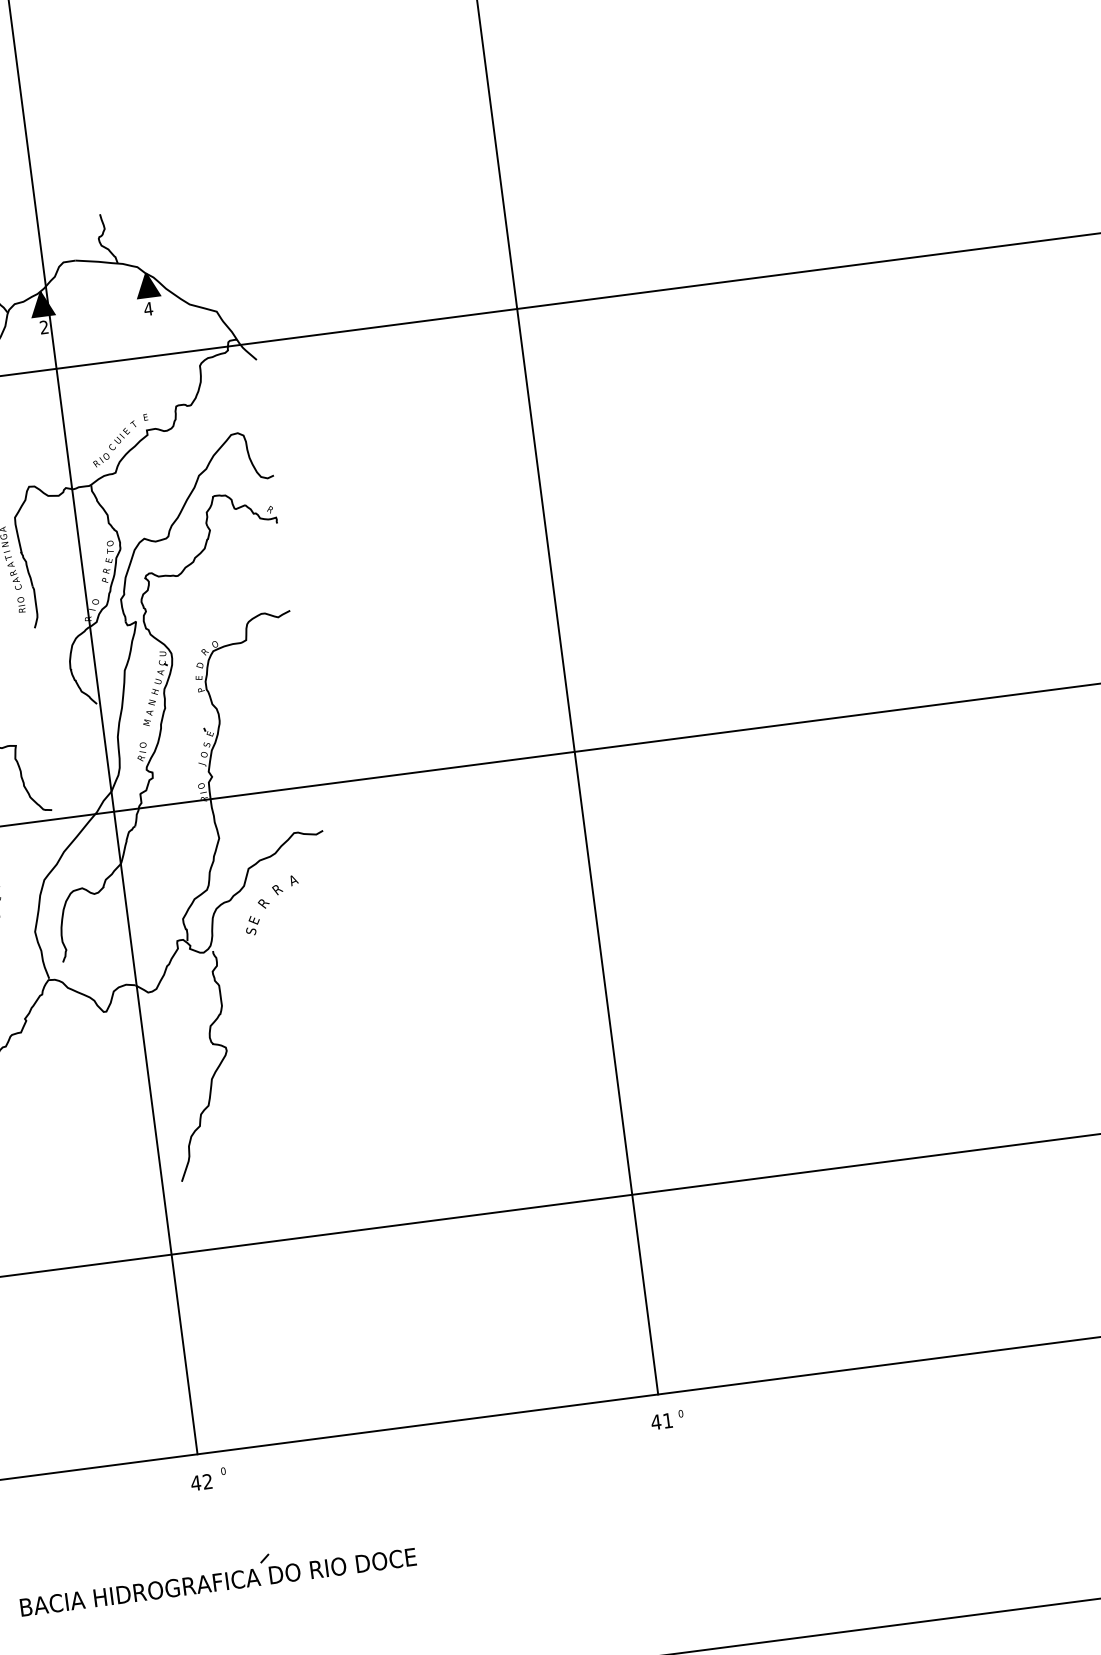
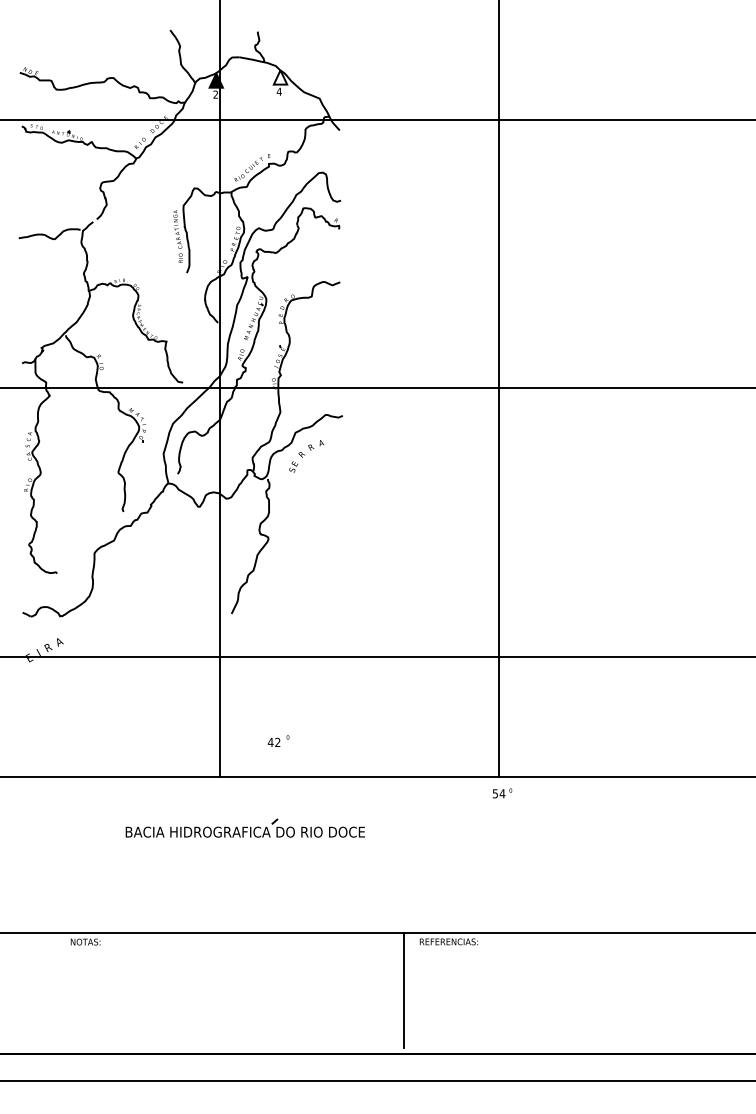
fill: (147, 285) -> (280, 77), removed
text: (661, 1421) -> (498, 793), 41 -> 54
text: (208, 1478) -> (278, 740), moved
part: (215, 1574) -> (244, 827), moved

